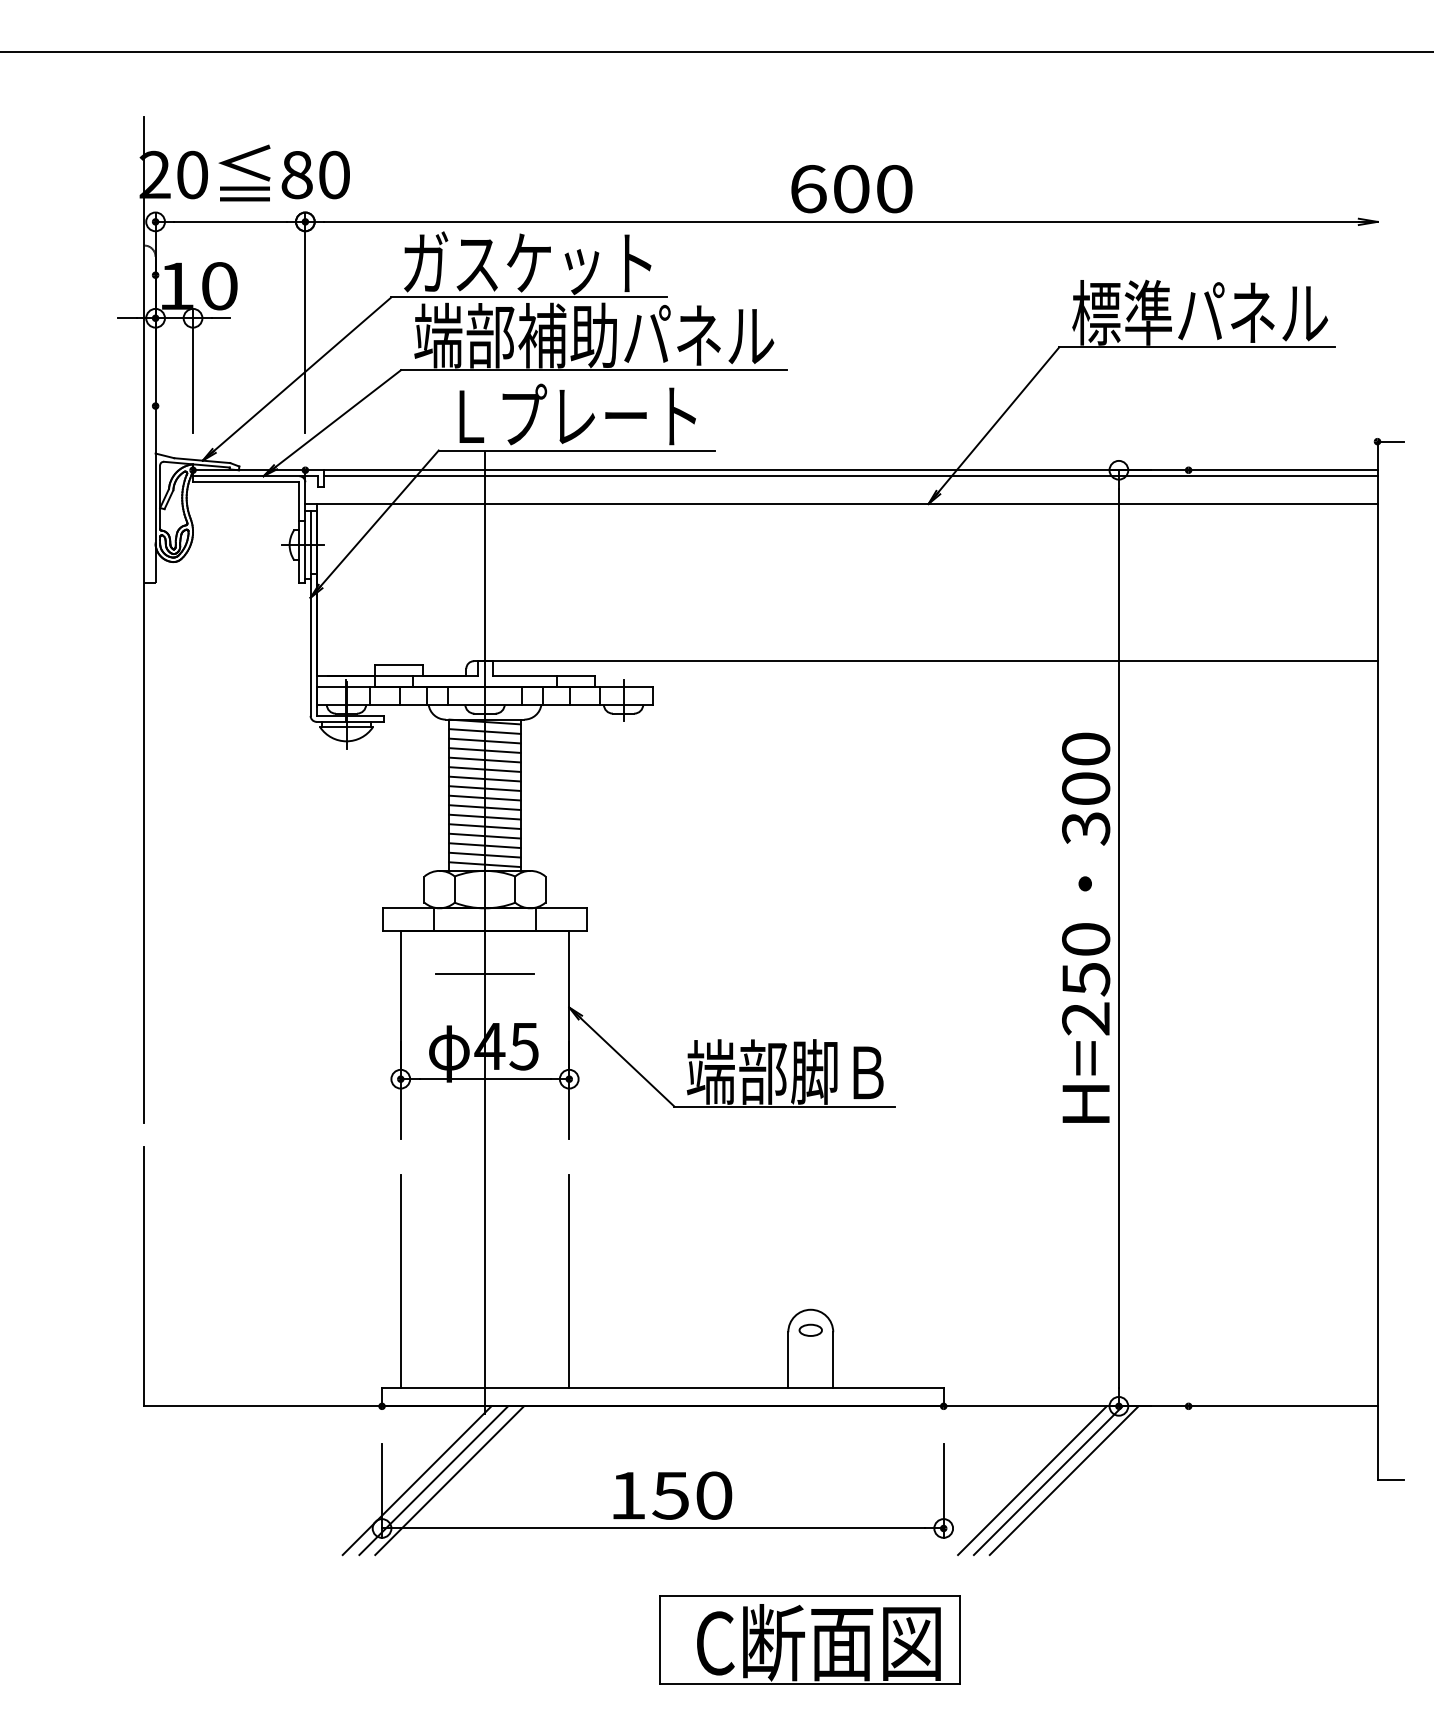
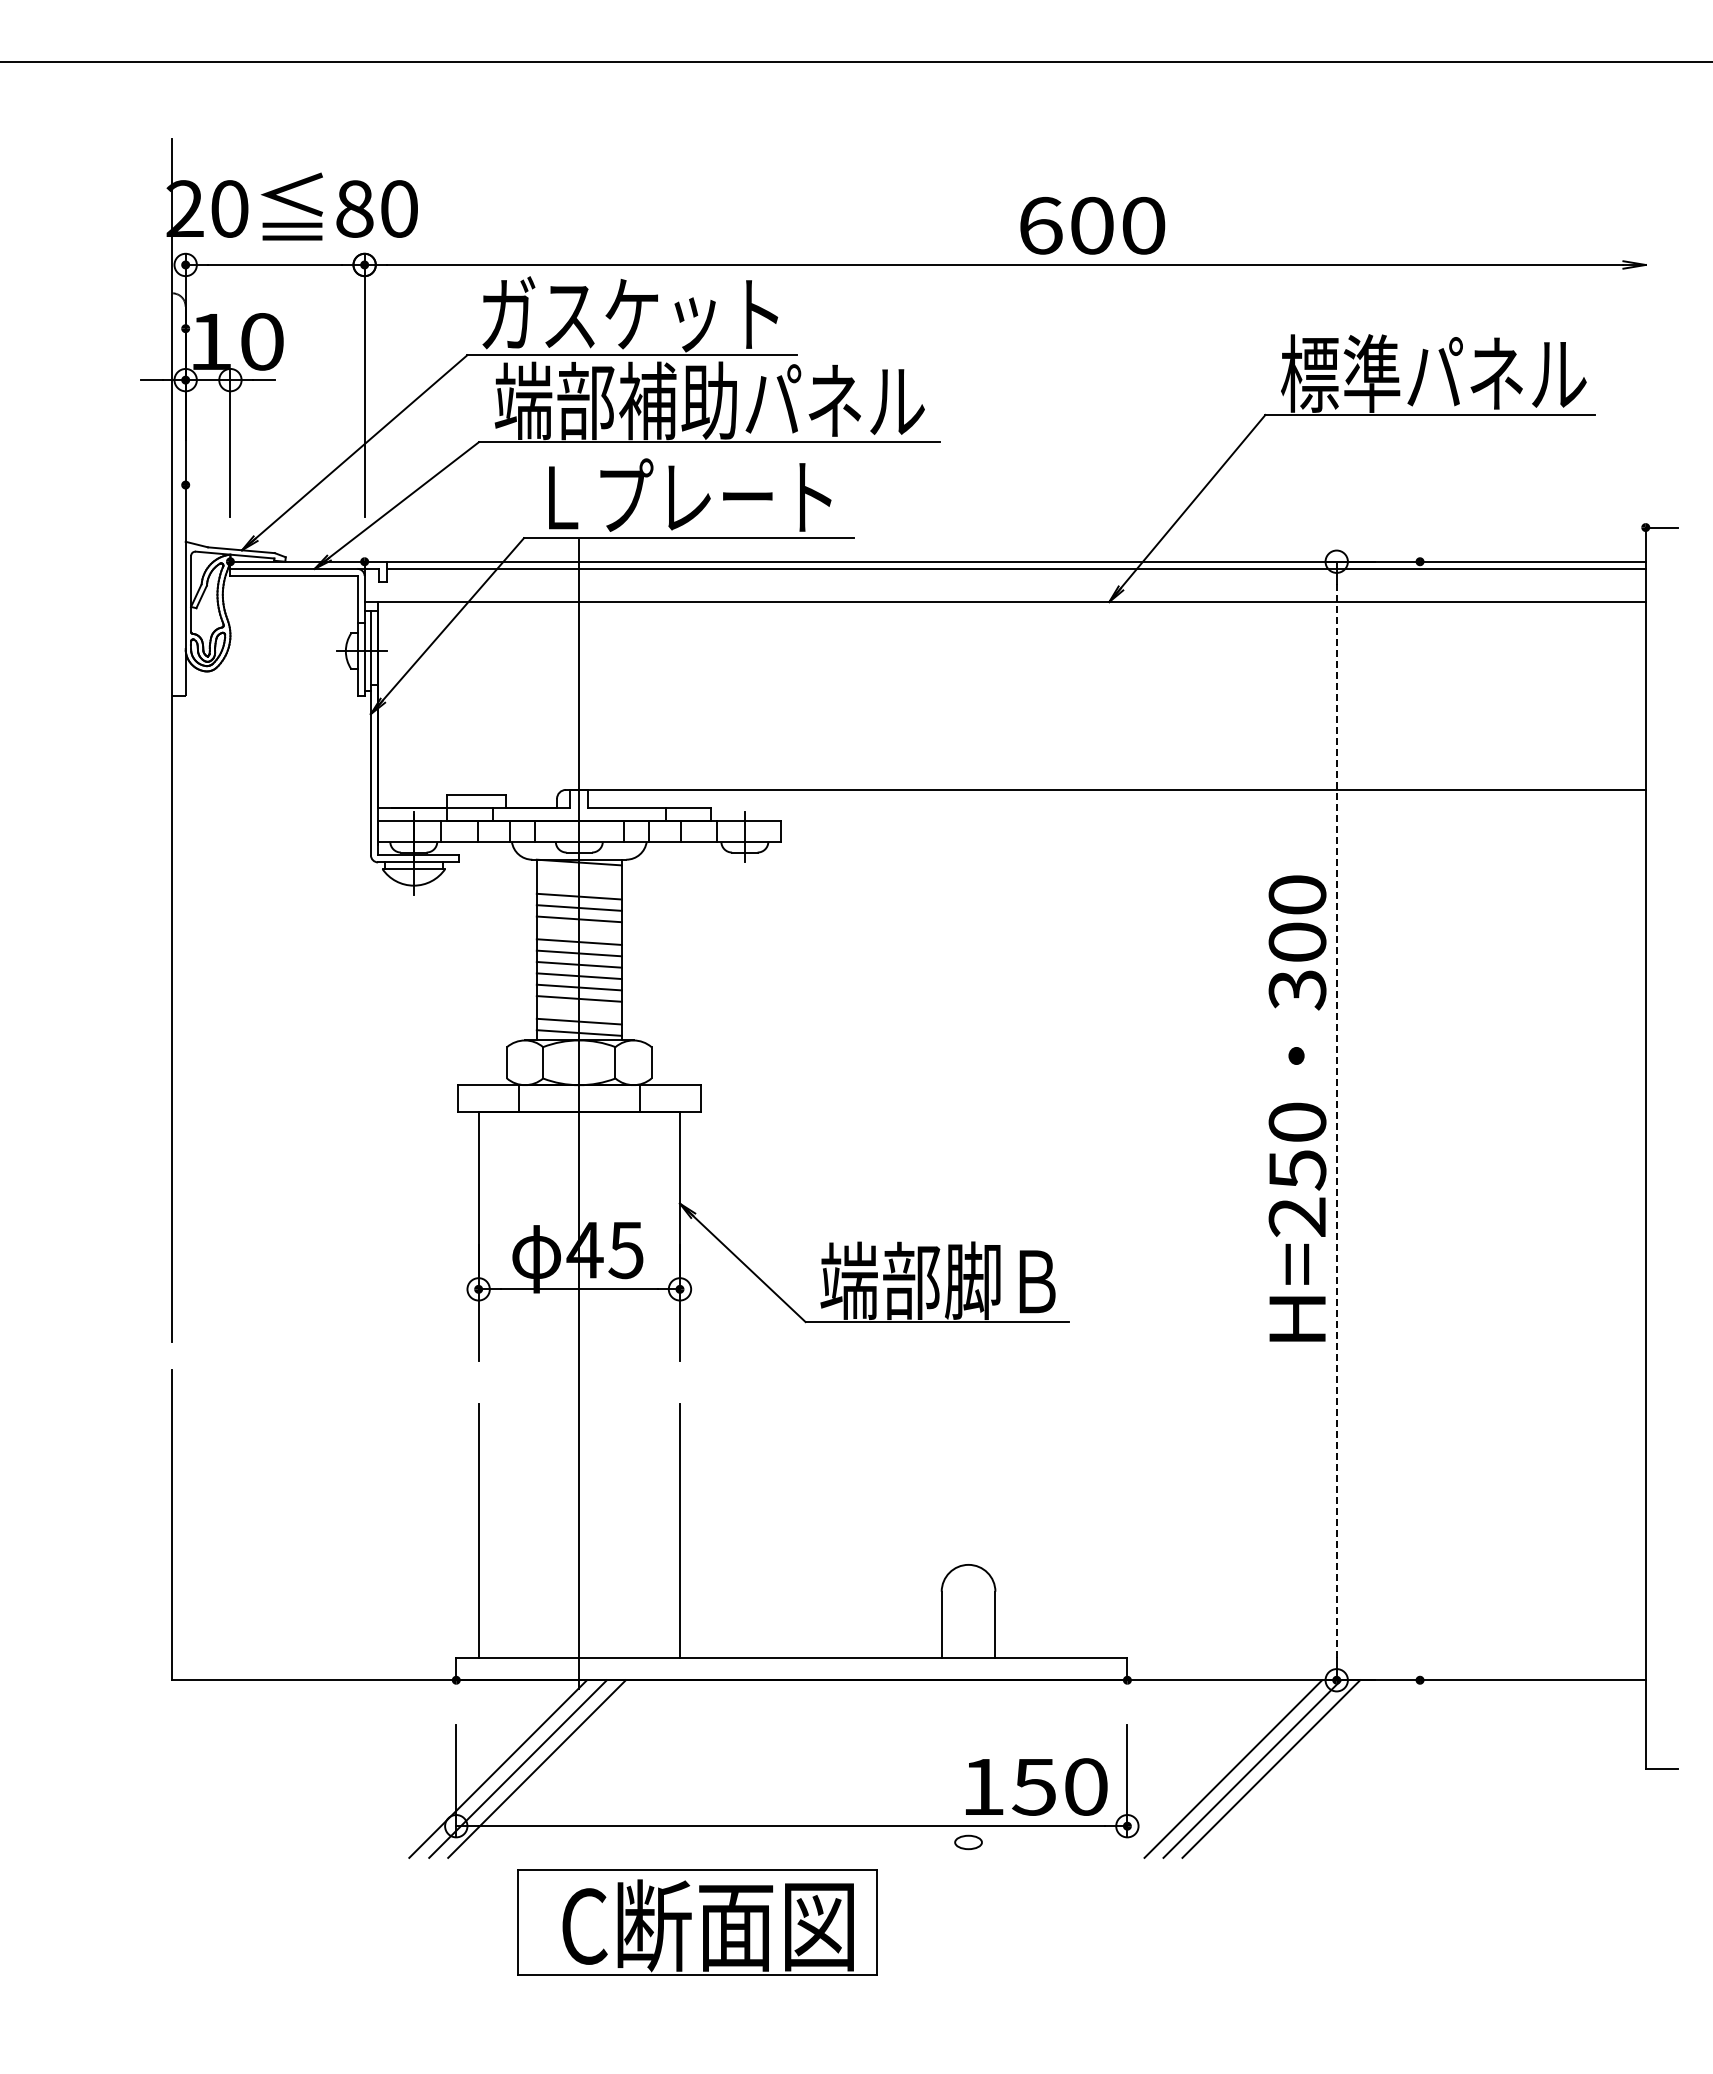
text: (851, 188) -> (1092, 225), moved
line: (484, 731) -> (578, 873), removed
line: (484, 741) -> (578, 885), removed
line: (484, 778) -> (578, 930), removed
line: (484, 845) -> (578, 1010), removed
line: (1118, 938) -> (1336, 1121), solid -> dashed
line: (485, 973) -> (579, 1163), removed
part: (810, 1330) -> (968, 1842), moved
text: (672, 1495) -> (1036, 1786), moved
part: (809, 1640) -> (697, 1922), moved

